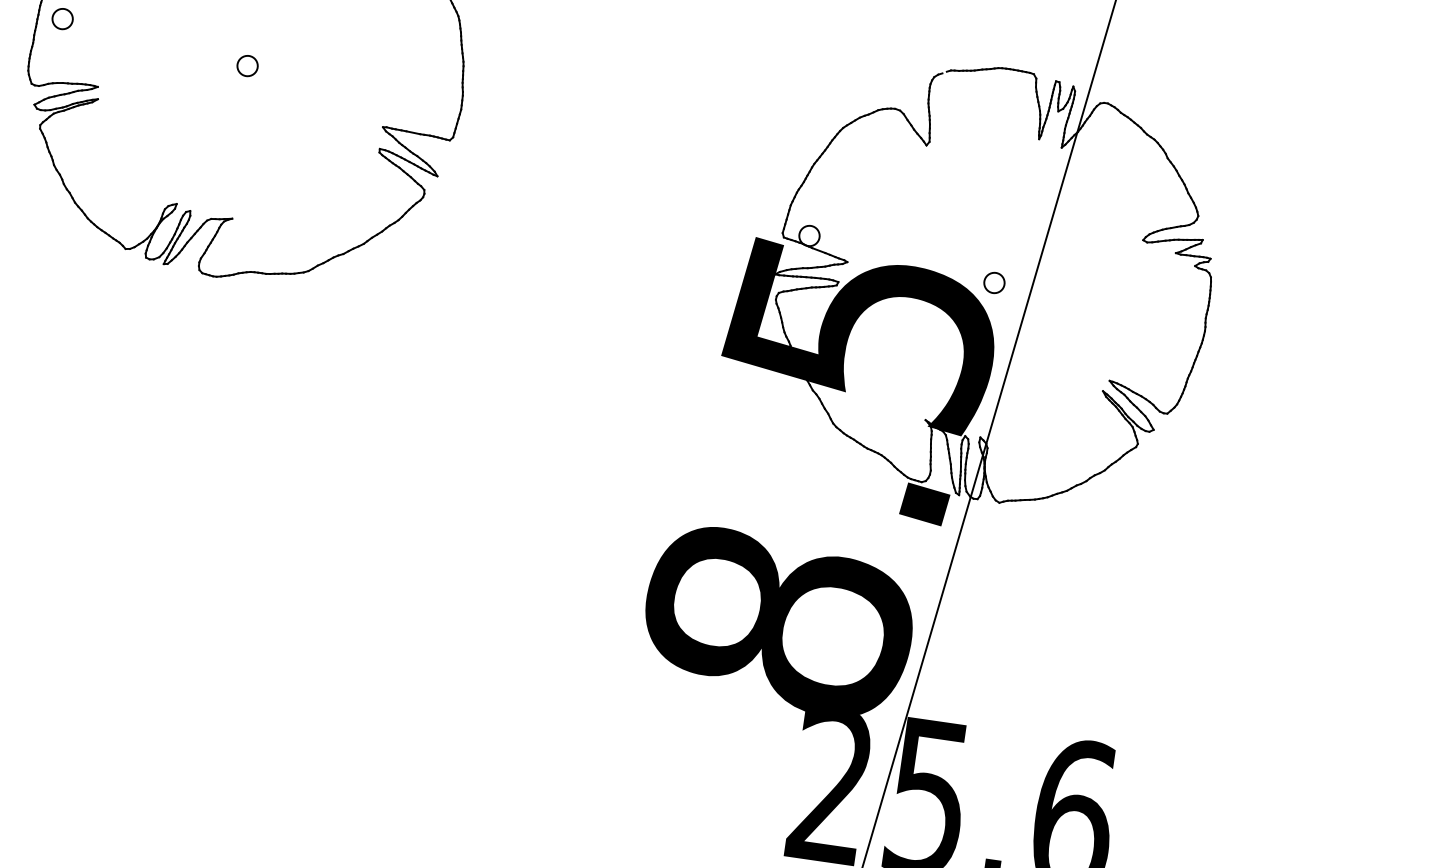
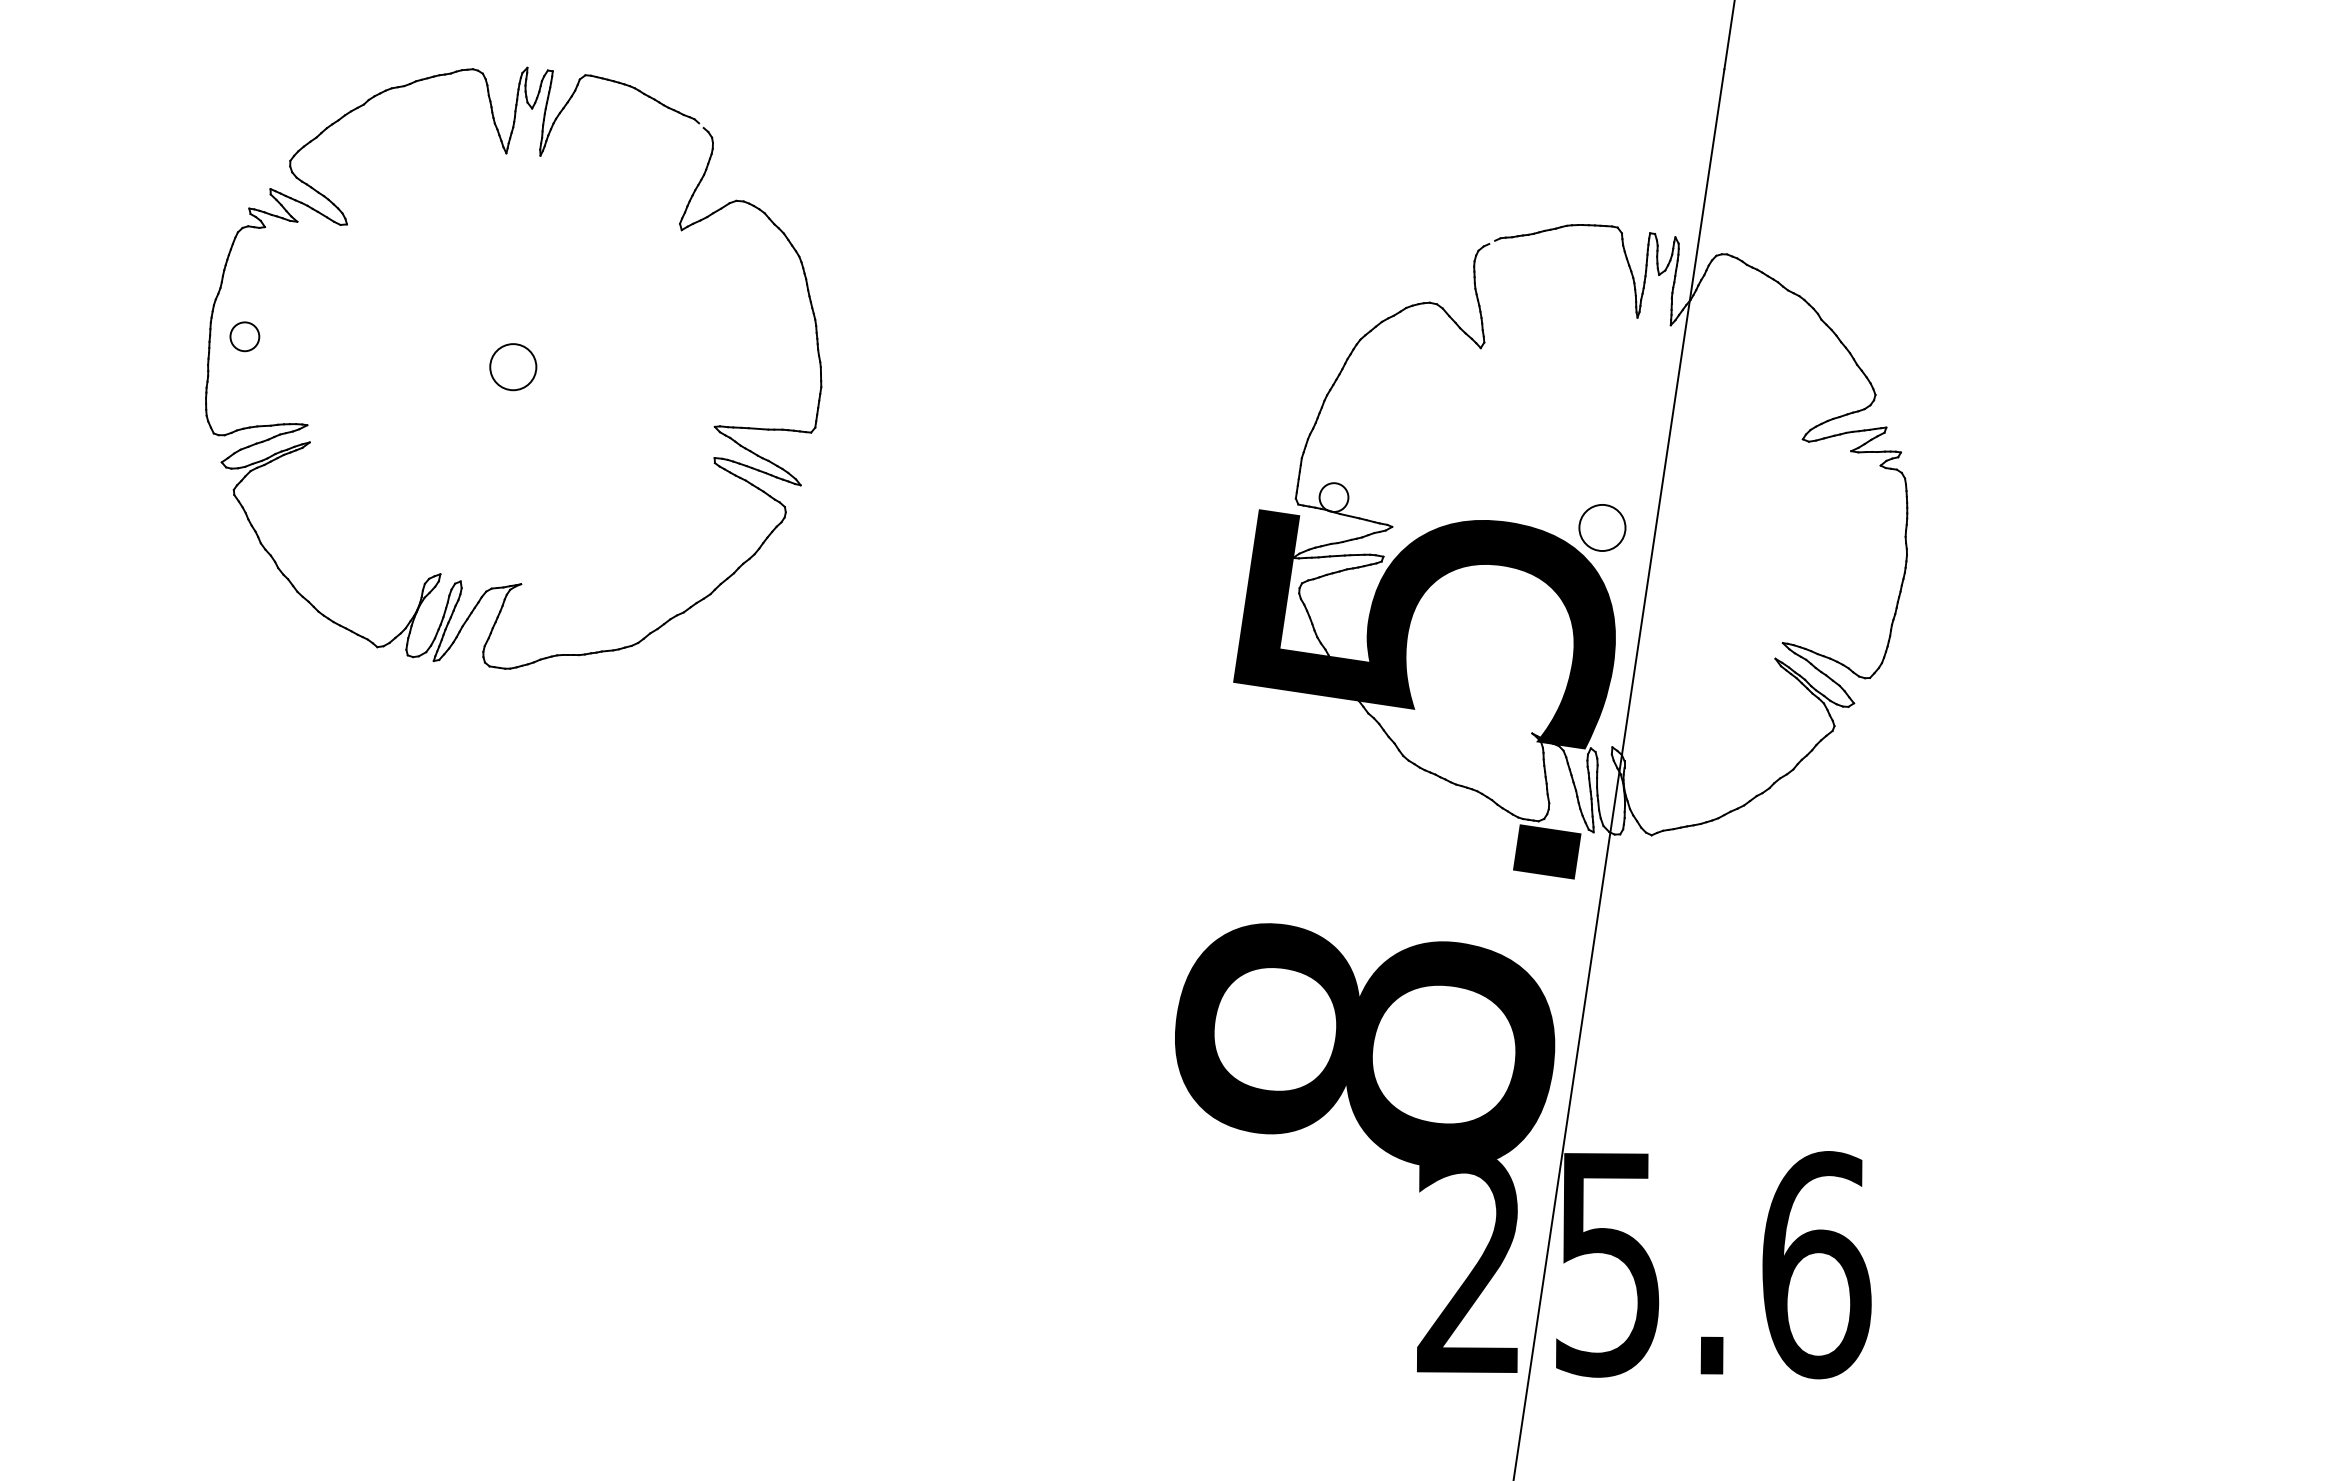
circle: (247, 65) -> (512, 366), size x1.6
circle: (994, 282) -> (1602, 527), size x1.6

